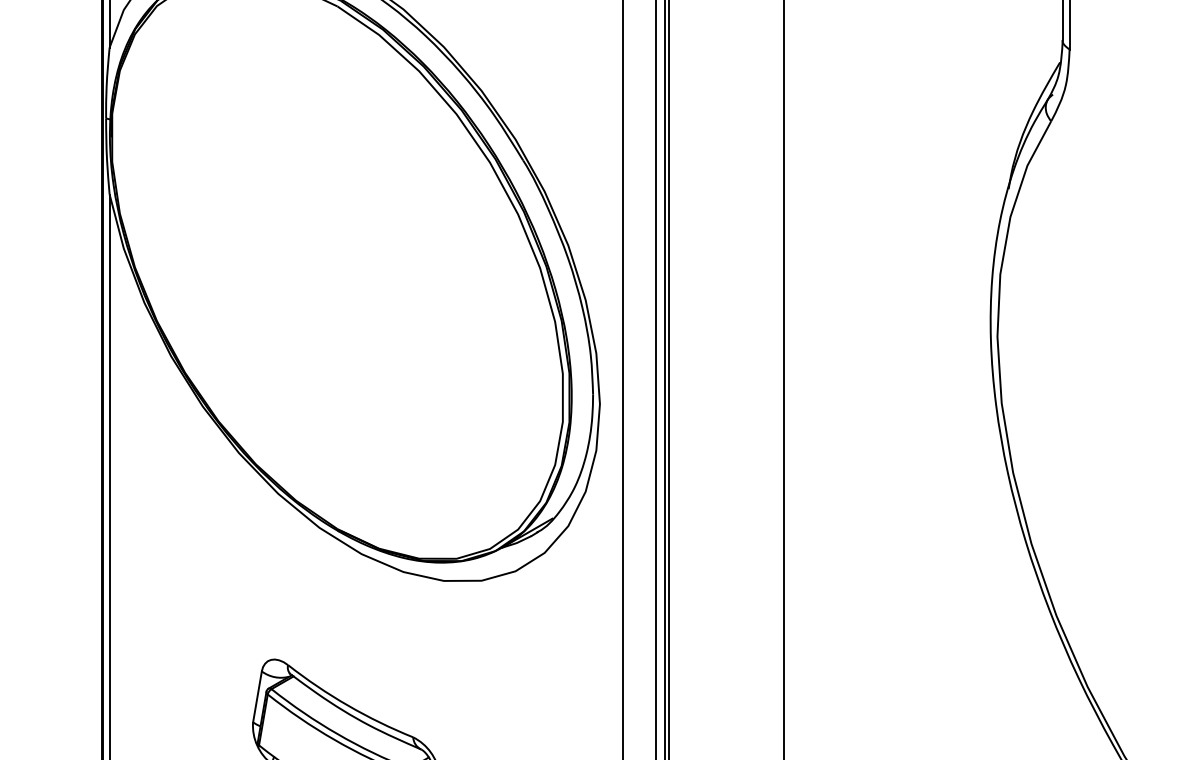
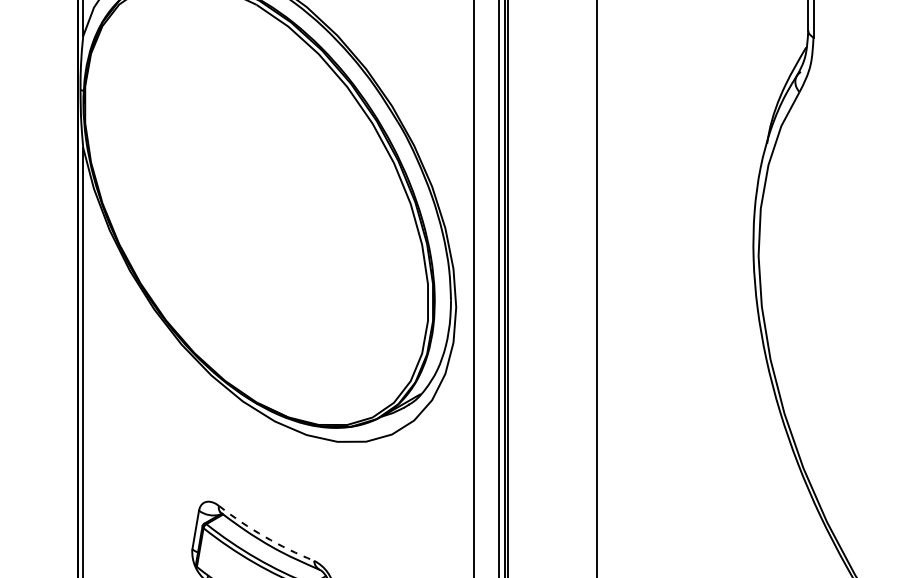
arc: (348, 705) -> (264, 536), solid -> dashed

